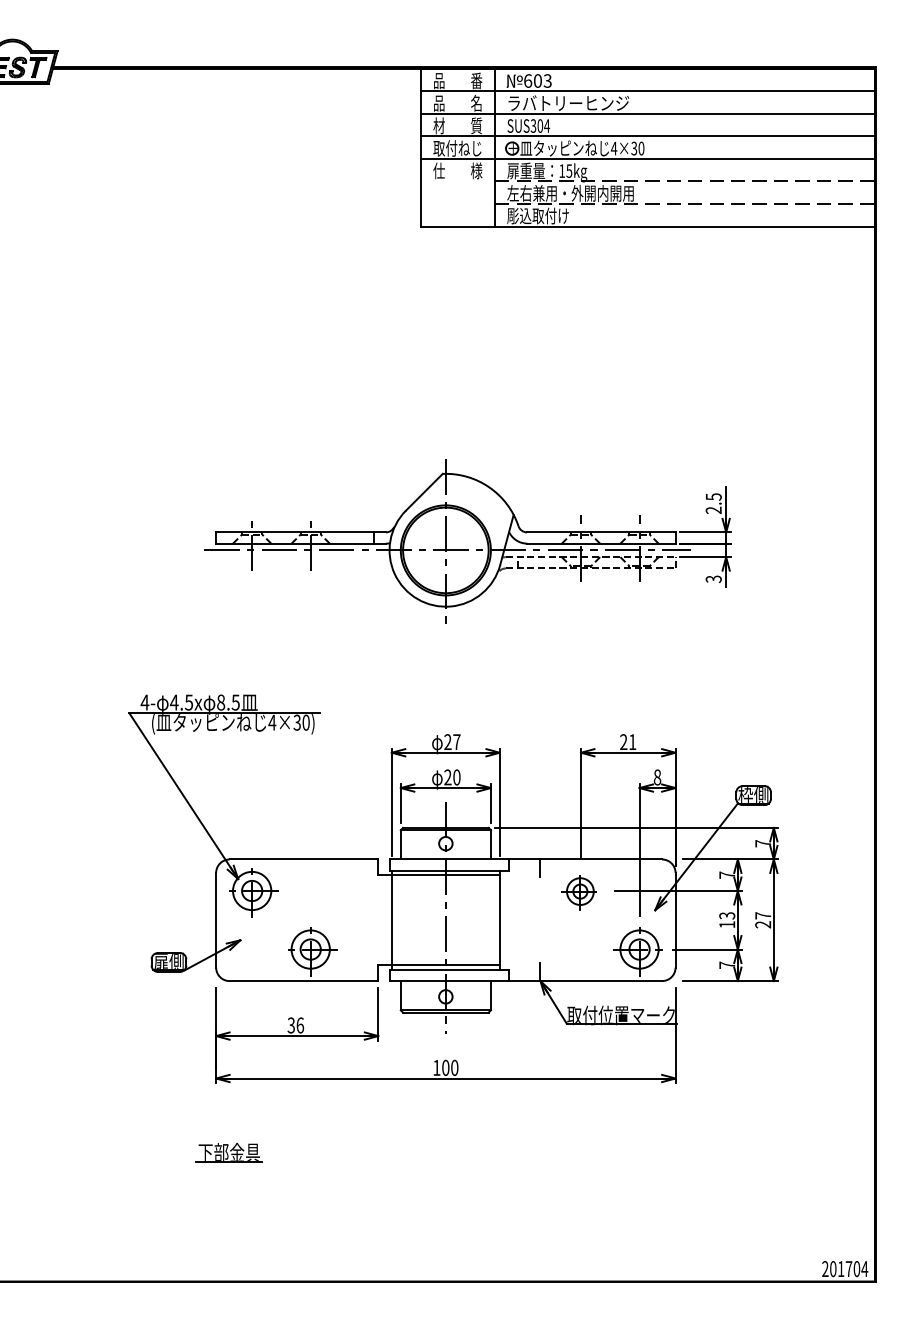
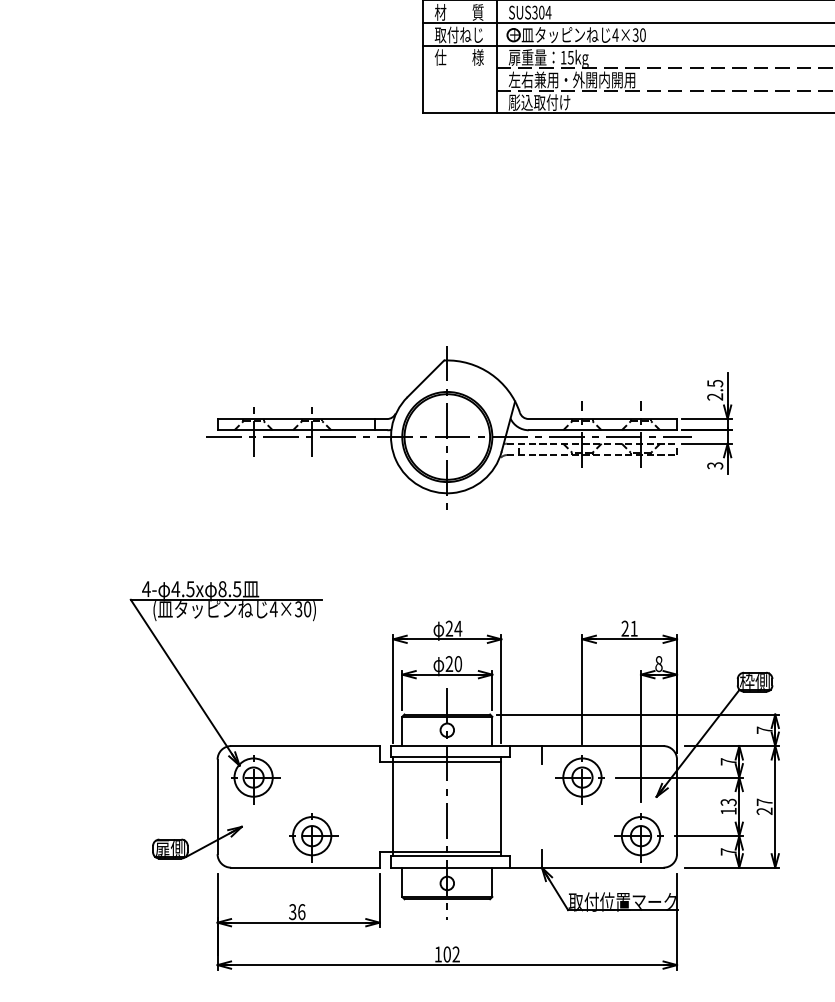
text: (456, 741) -> (457, 628), 27 -> 24
part: (578, 892) -> (579, 779), size x1.43
text: (454, 1067) -> (455, 954), 100 -> 102

